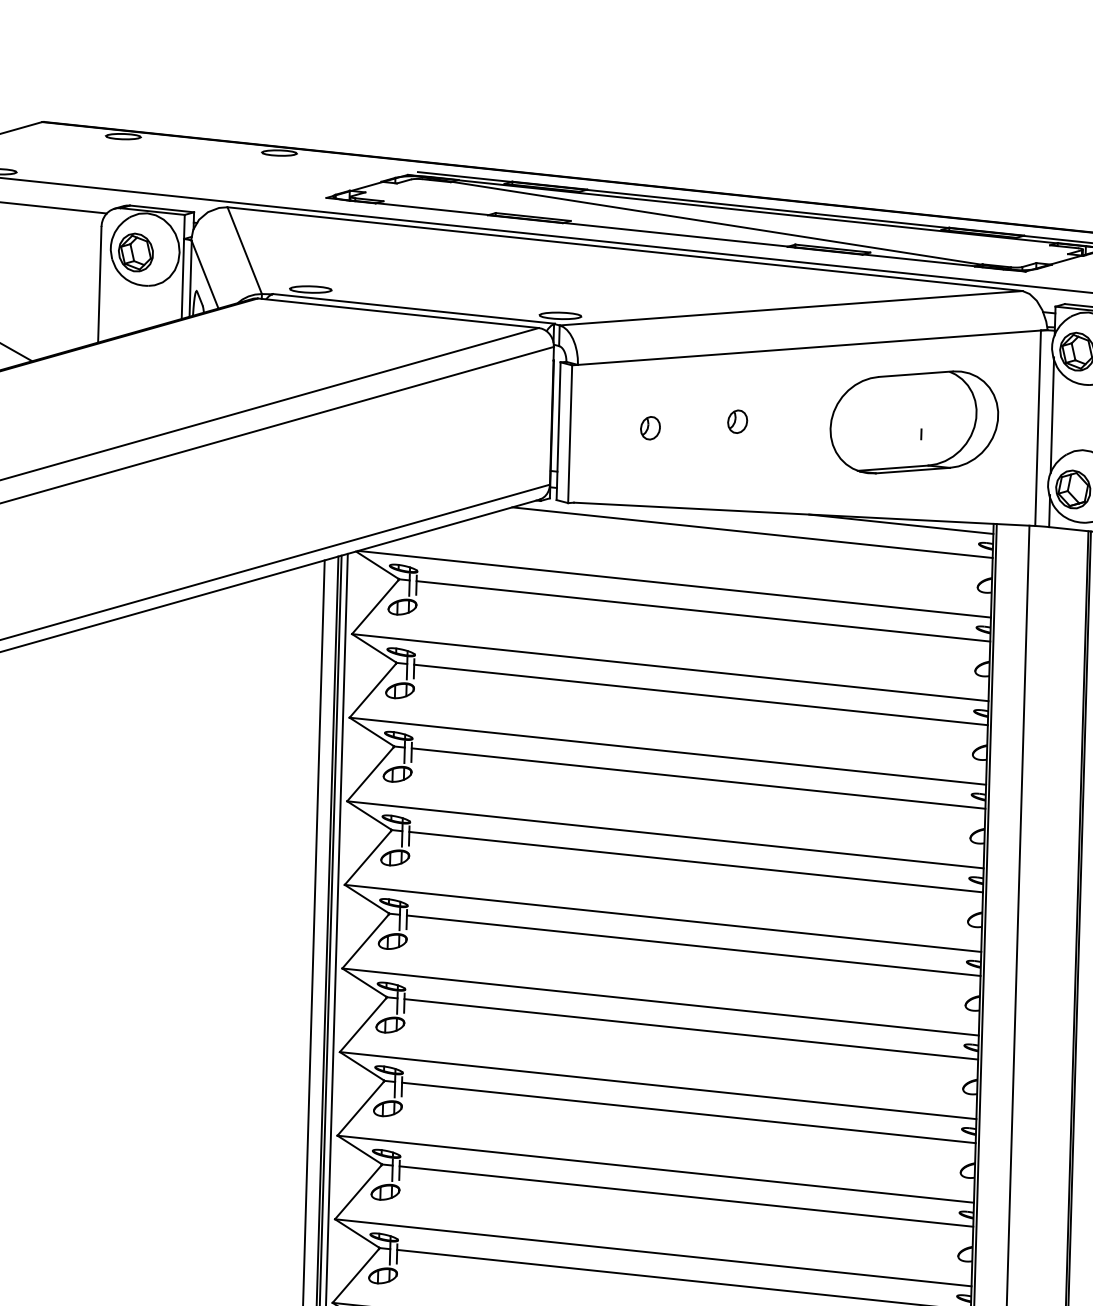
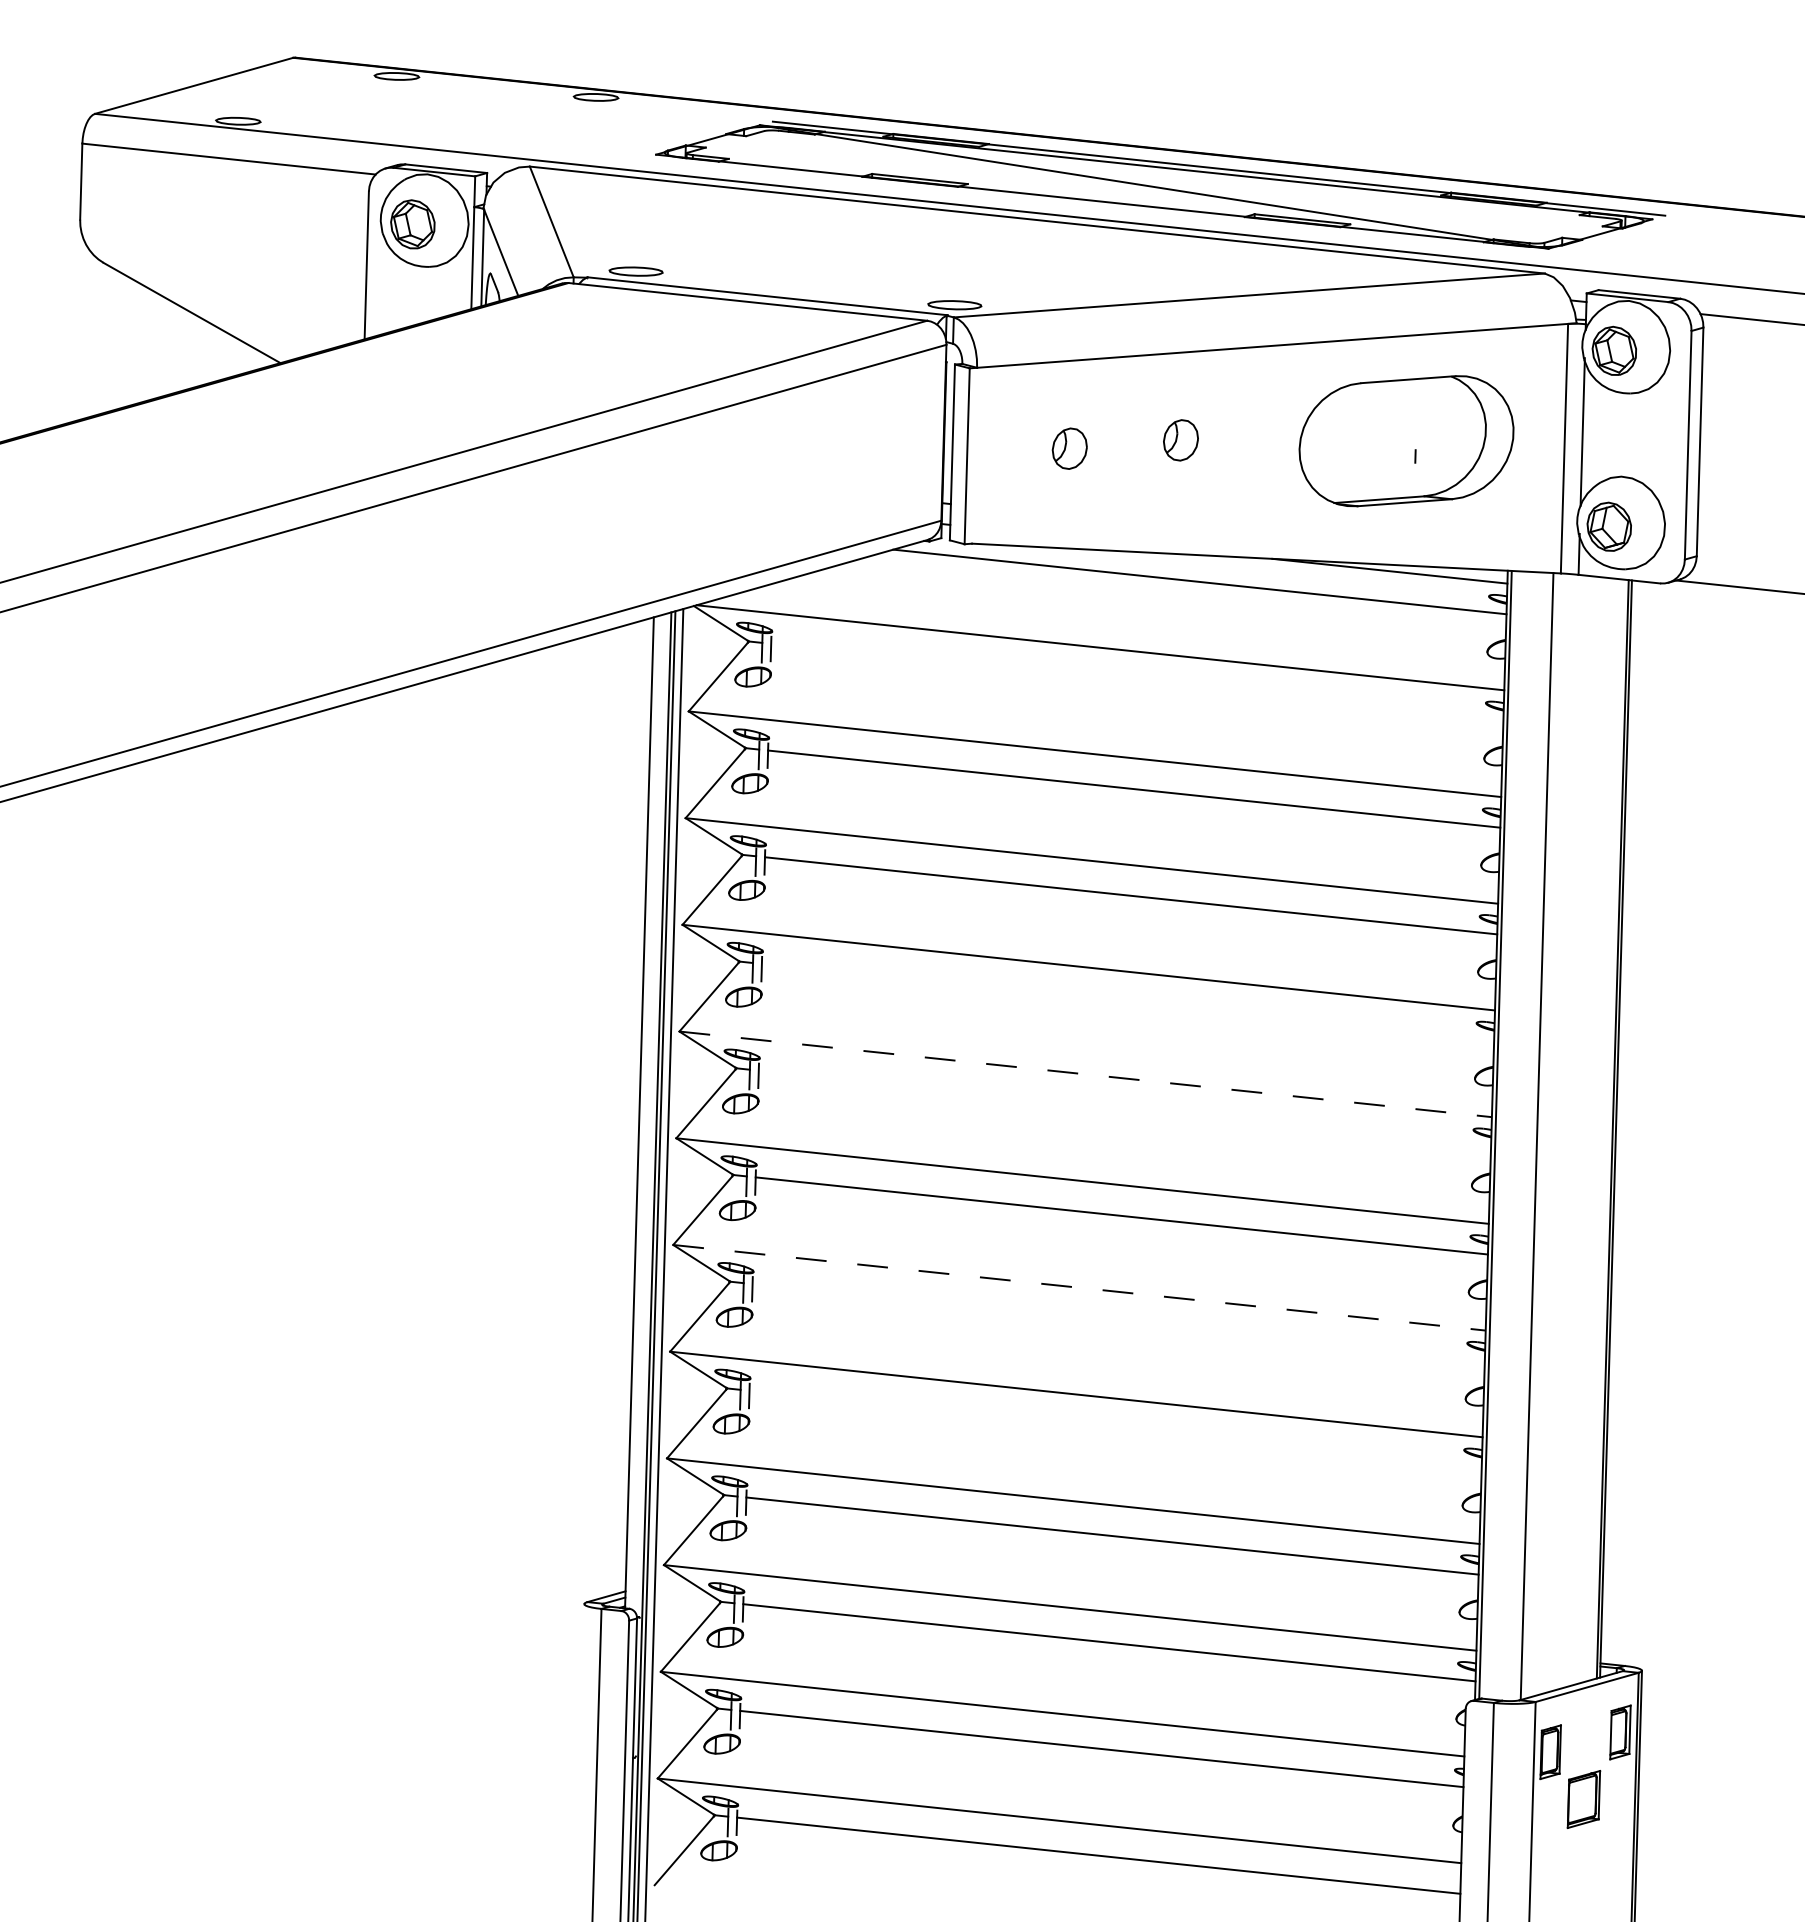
part: (737, 421) -> (1180, 440), size x1.4
part: (650, 428) -> (1069, 448), size x1.4
line: (703, 610) -> (1137, 681), removed
line: (695, 862) -> (1127, 1002), removed
line: (663, 918) -> (1086, 1074), solid -> dashed
line: (693, 945) -> (1124, 1108), removed
line: (658, 1085) -> (1080, 1287), solid -> dashed
line: (688, 1112) -> (1118, 1322), removed
line: (686, 1195) -> (1115, 1428), removed

